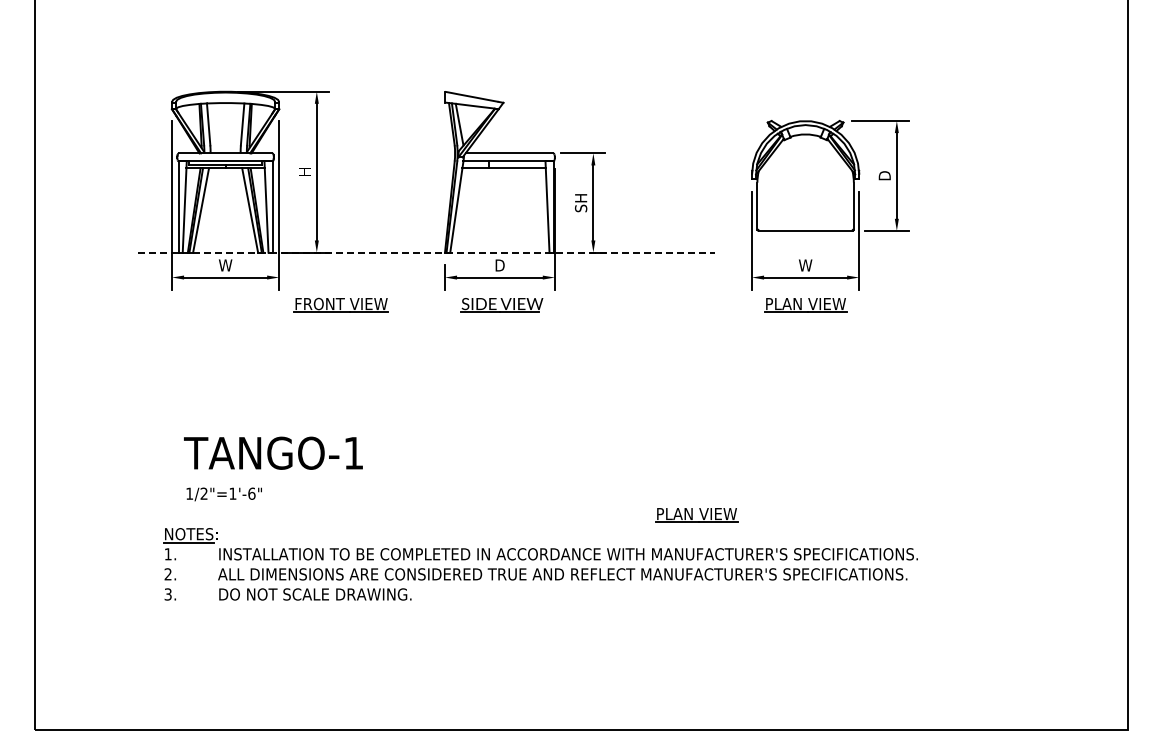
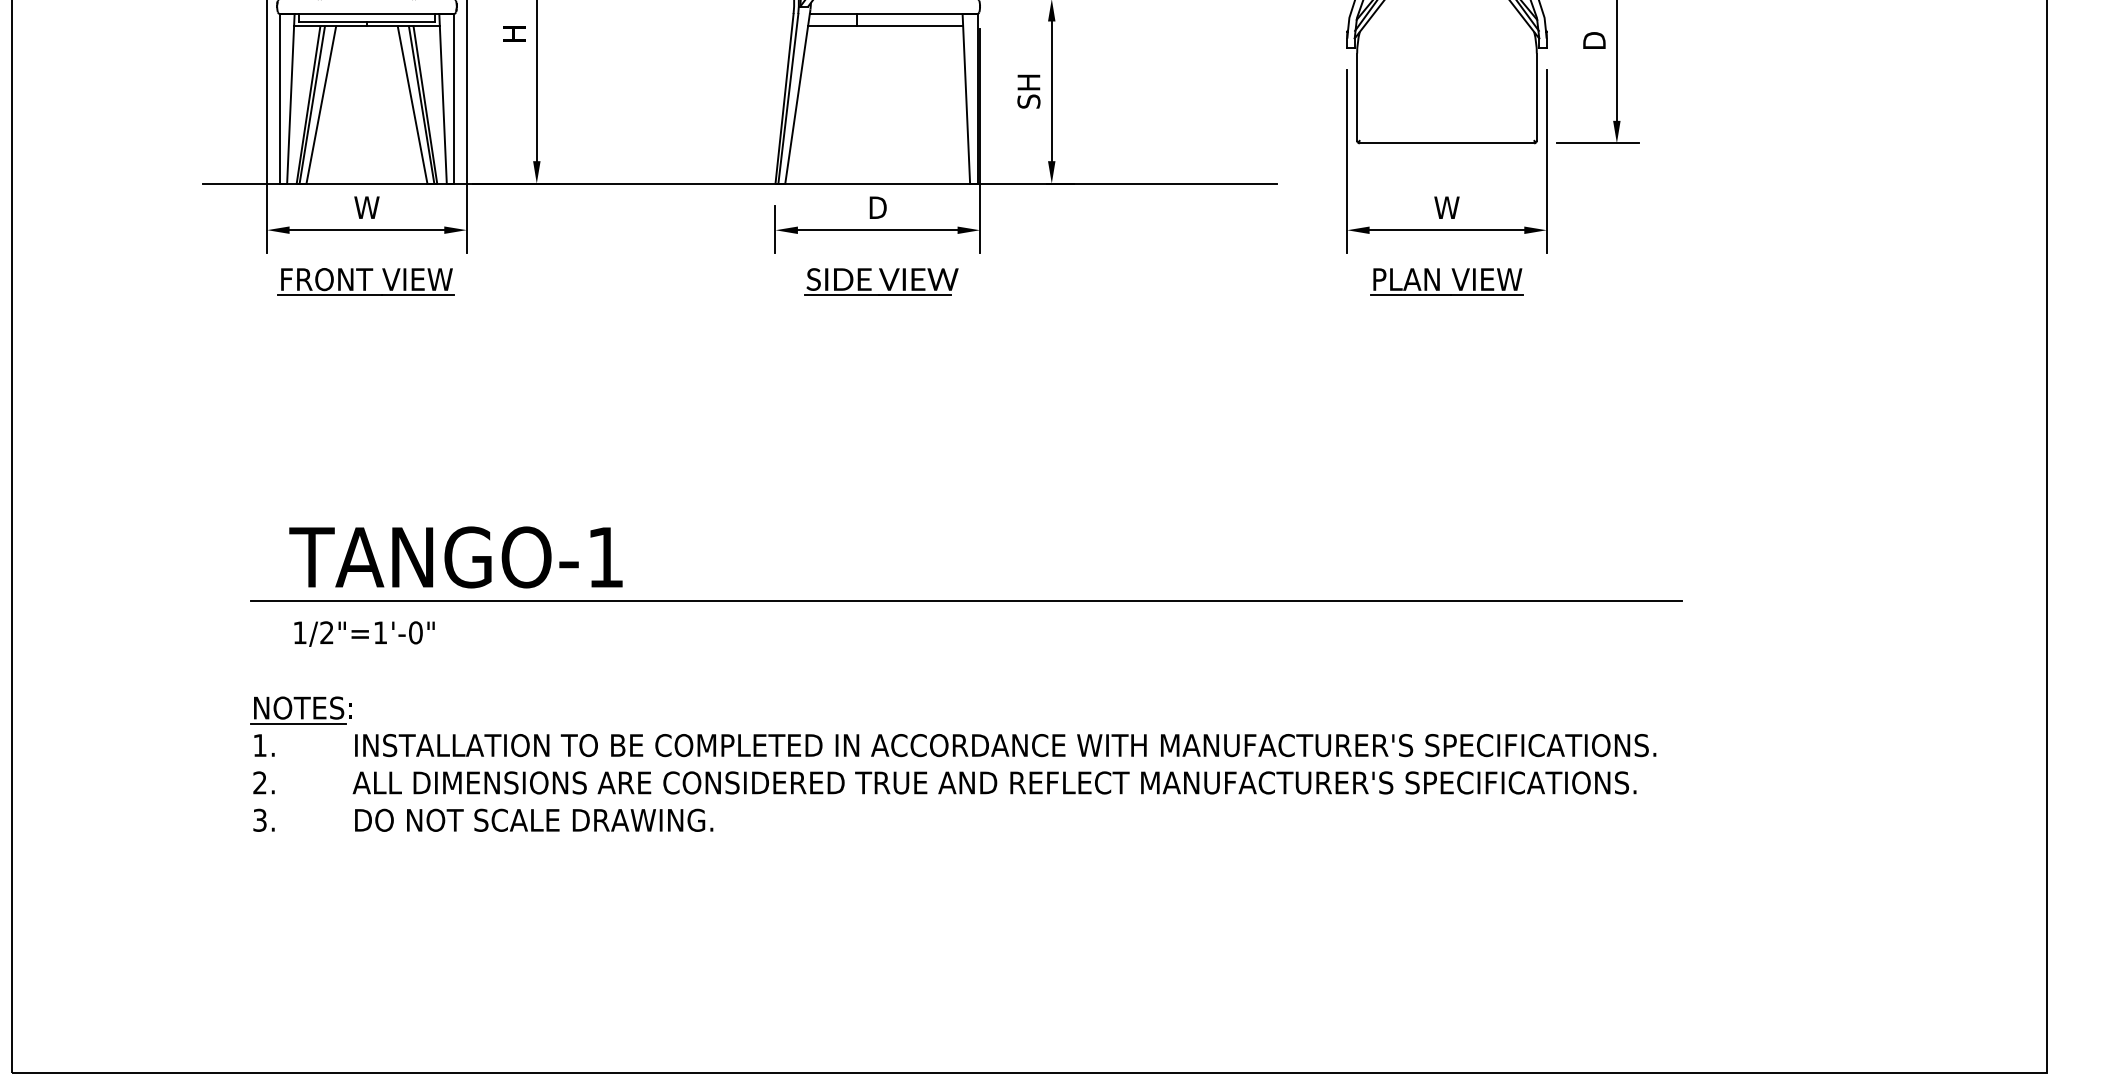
line: (426, 252) -> (741, 183), dashed -> solid
part: (340, 304) -> (364, 280), moved
line: (547, 476) -> (966, 600), added
text: (251, 493) -> (415, 632), 1/2"=1'-6" -> 1/2"=1'-0"
part: (696, 515) -> (1243, 673), removed

